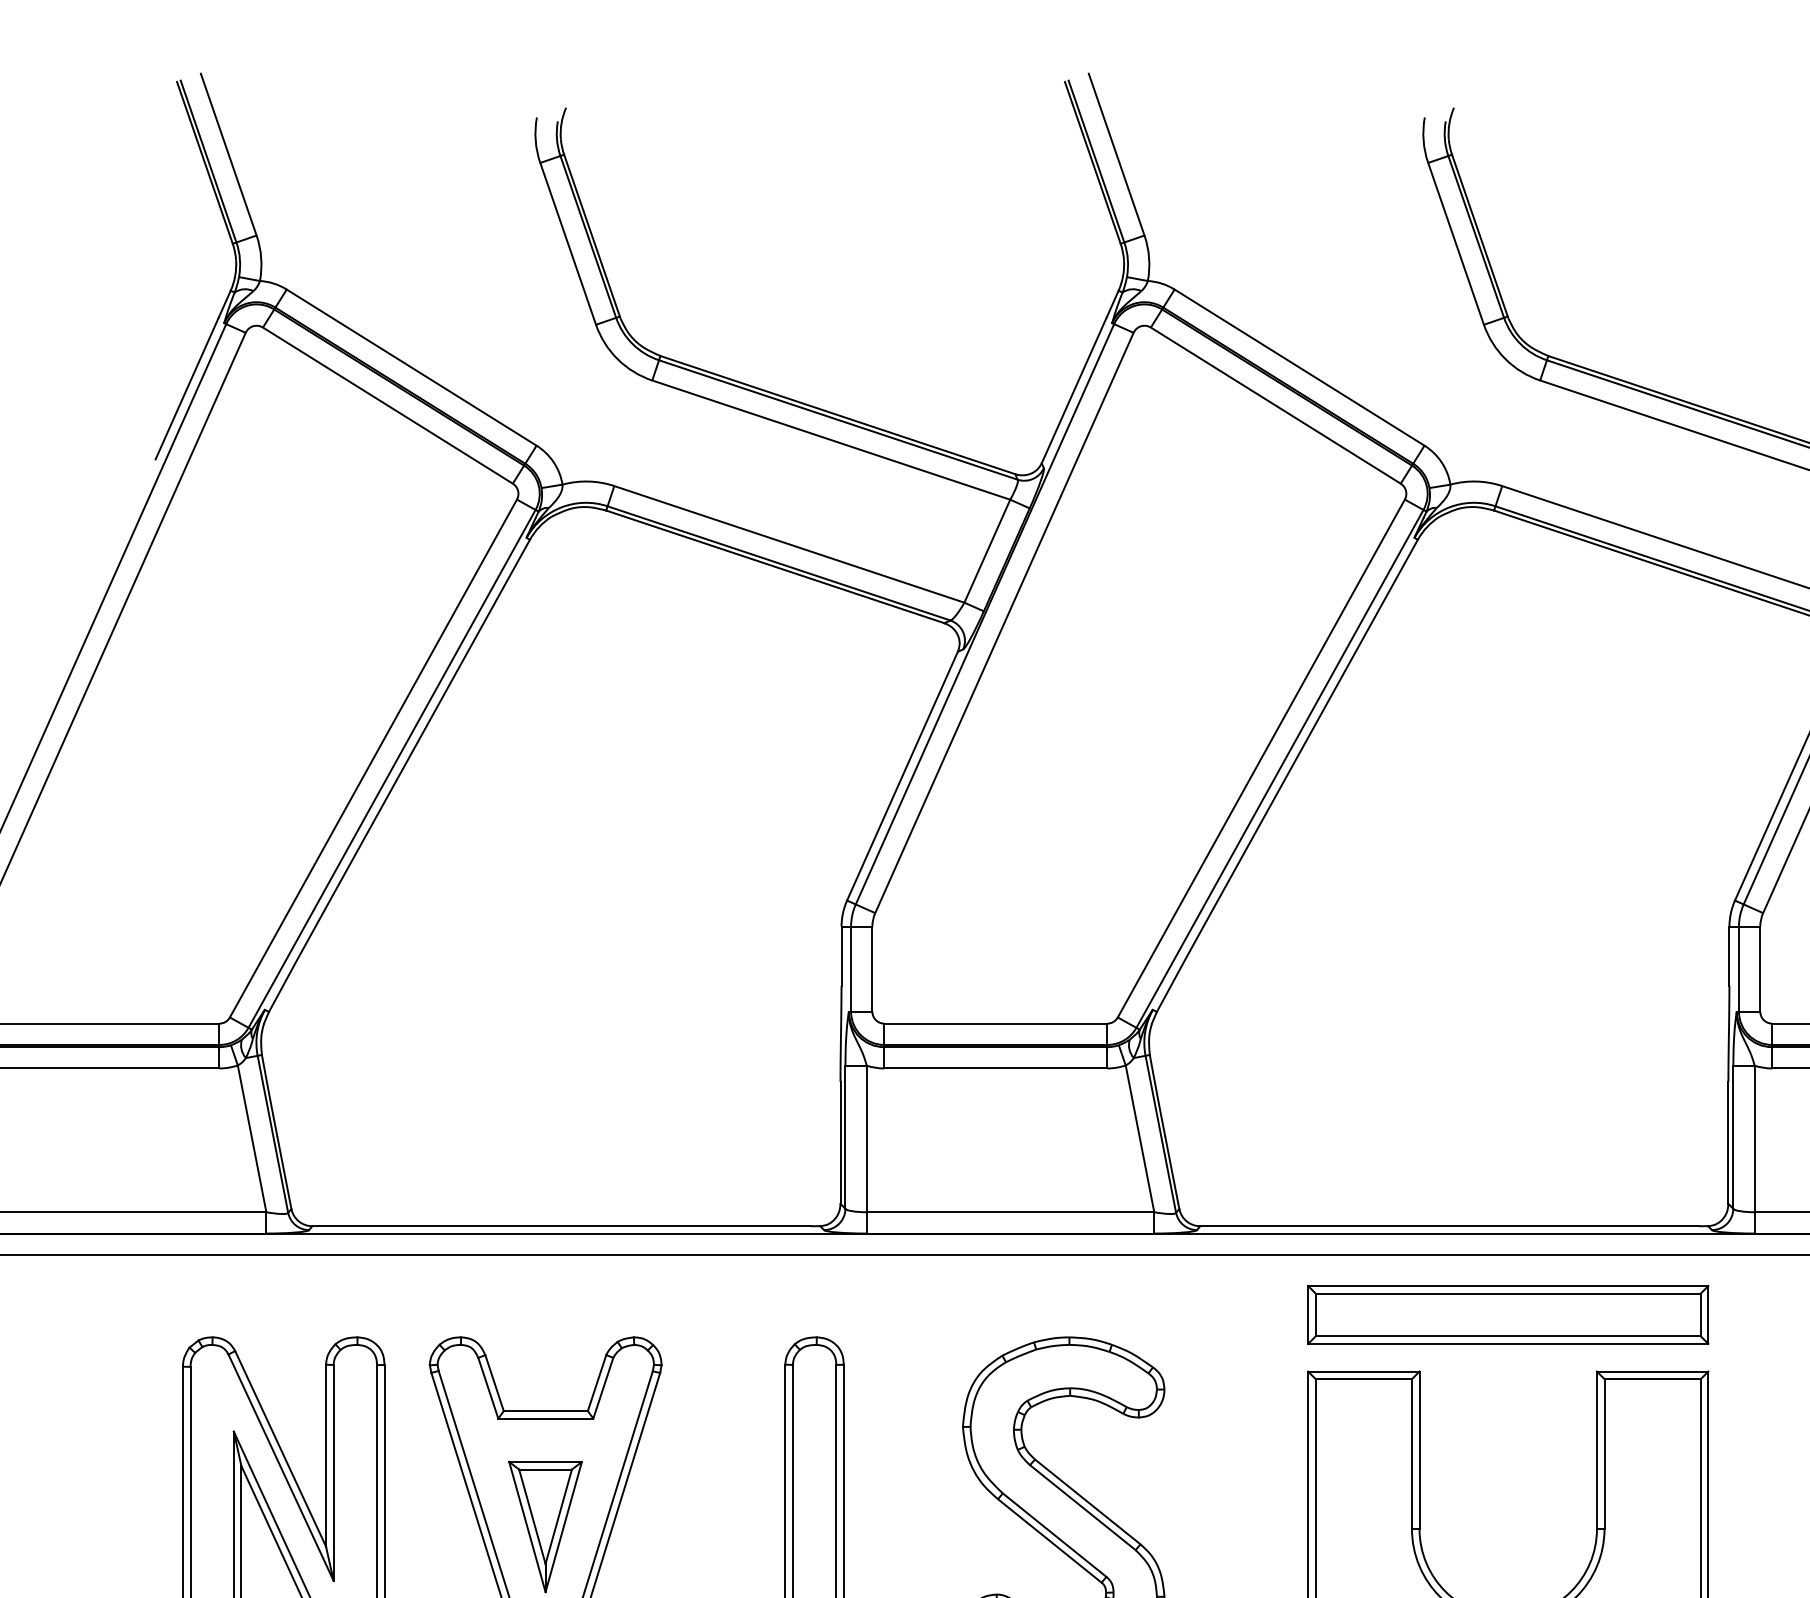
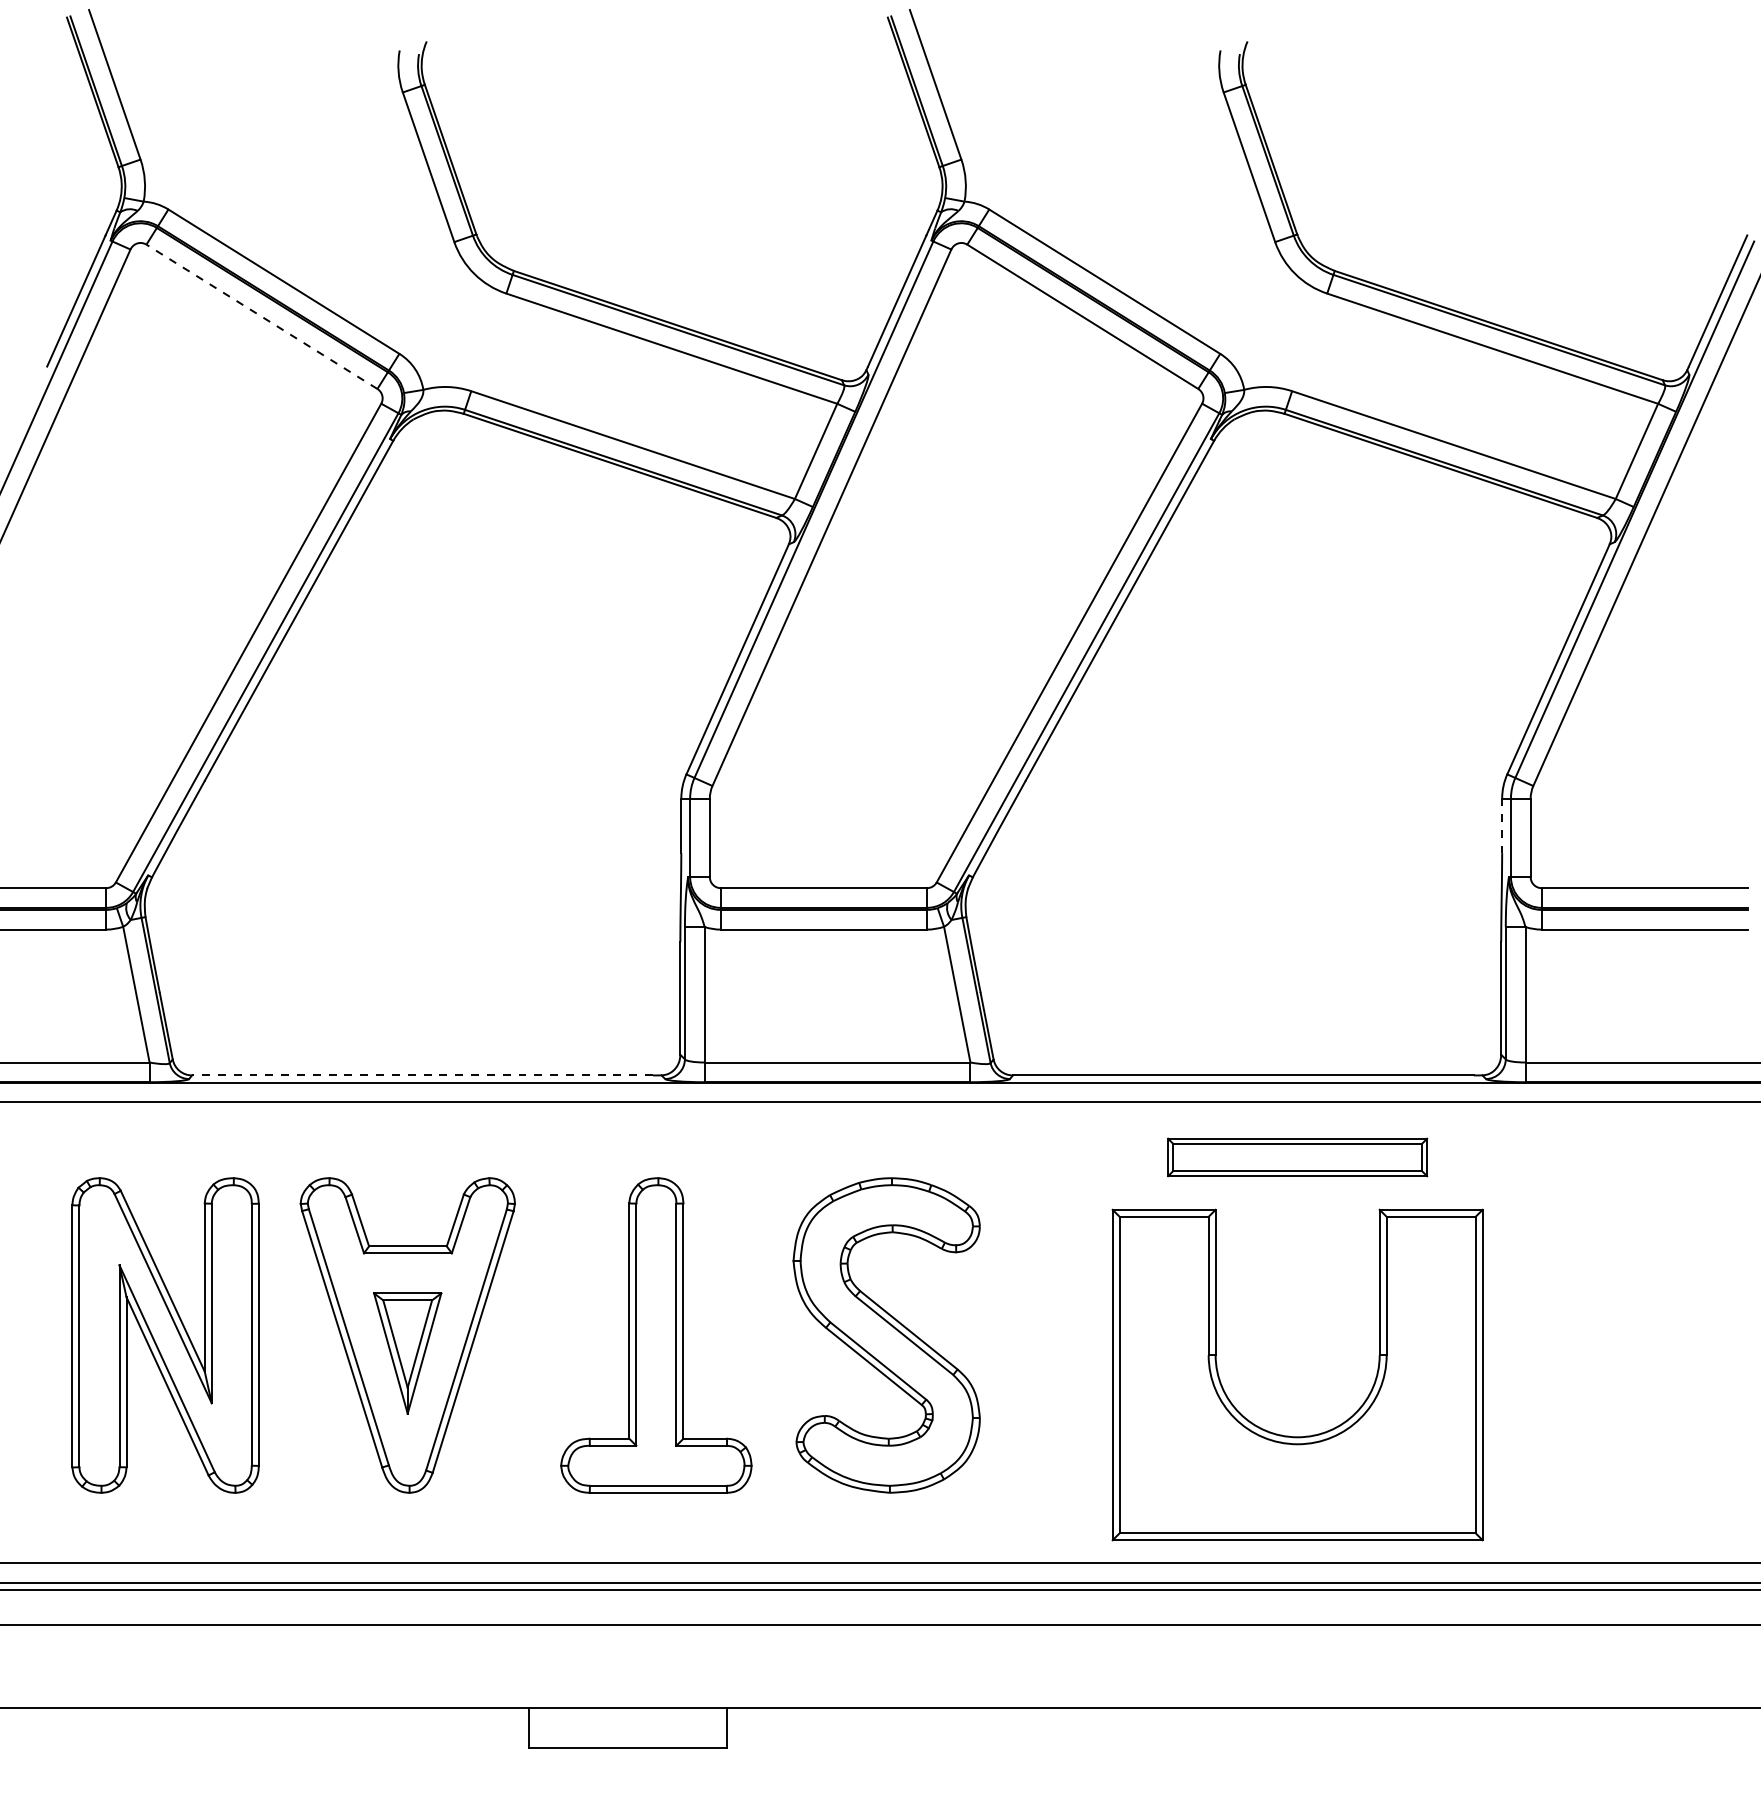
line: (387, 405) -> (261, 316), solid -> dashed
line: (1729, 956) -> (1502, 826), solid -> dashed
line: (561, 1226) -> (422, 1075), solid -> dashed
part: (1508, 1314) -> (1297, 1157), size x0.7

